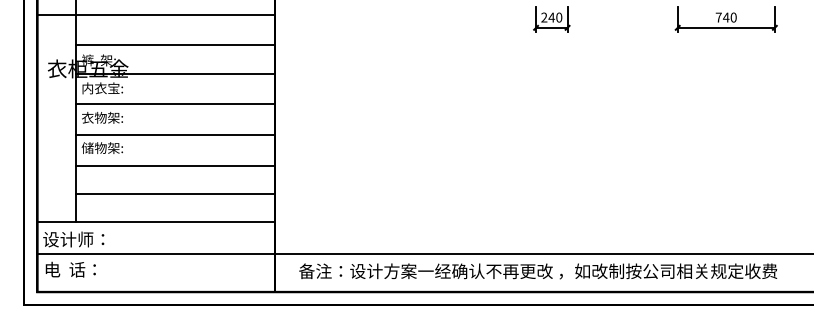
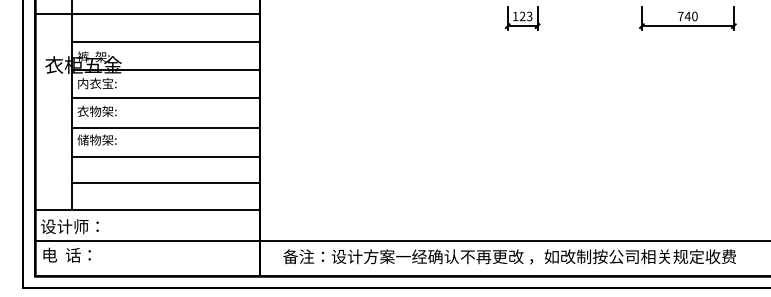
text: (551, 17) -> (522, 16), 240 -> 123

